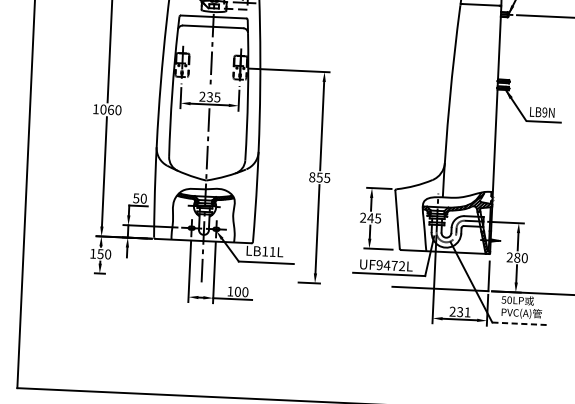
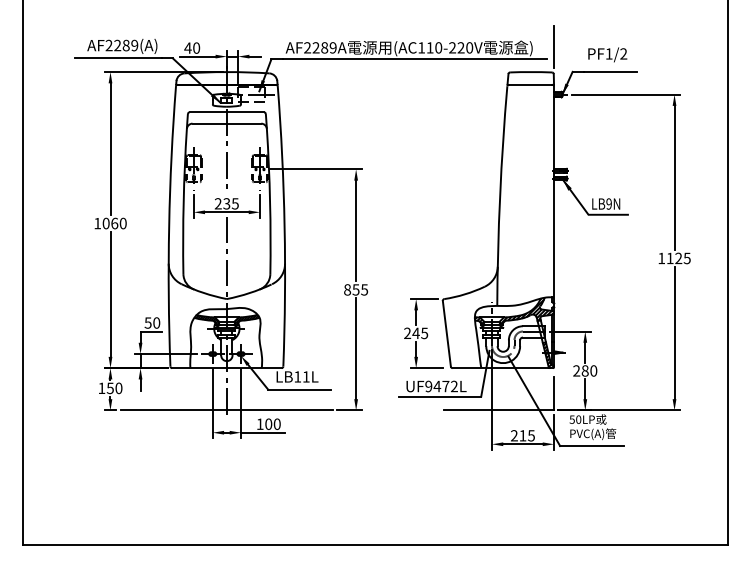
line: (201, 278) -> (226, 410), added
text: (463, 311) -> (526, 435), 231 -> 215
line: (519, 324) -> (591, 446), dashed -> solid

